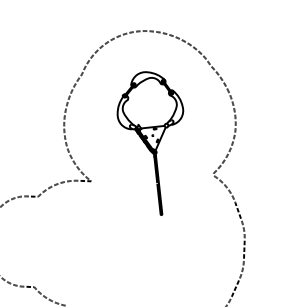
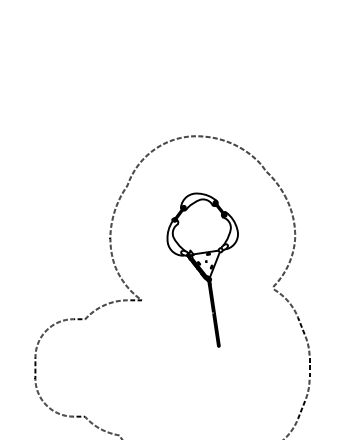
part: (149, 142) -> (202, 269), moved

